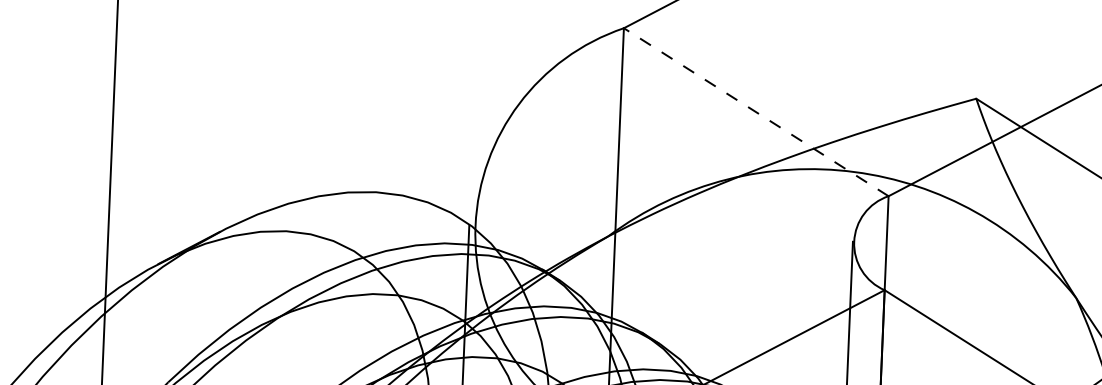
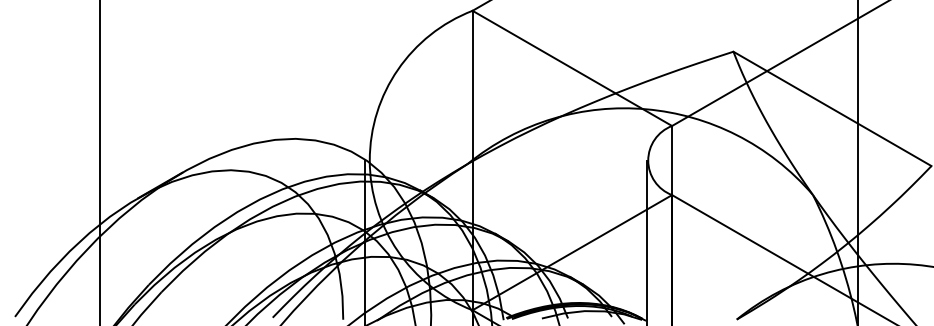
line: (755, 112) -> (571, 68), dashed -> solid

